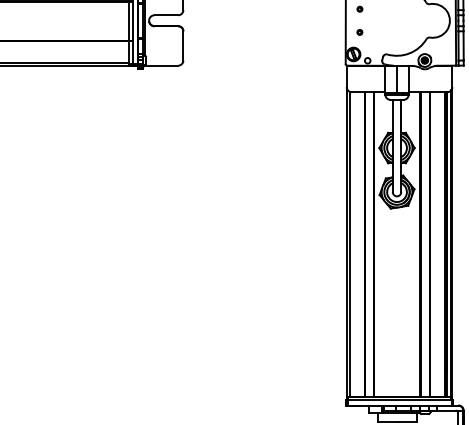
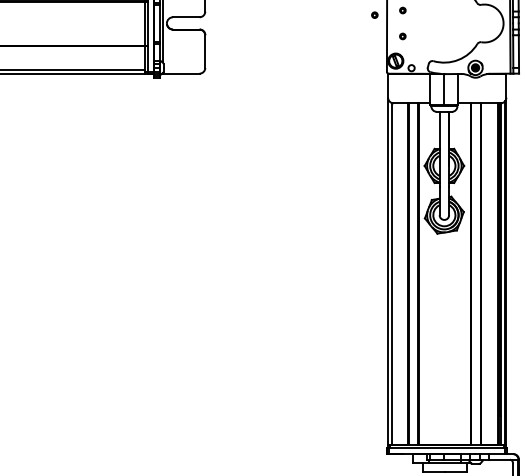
part: (334, 13) -> (374, 15), added

